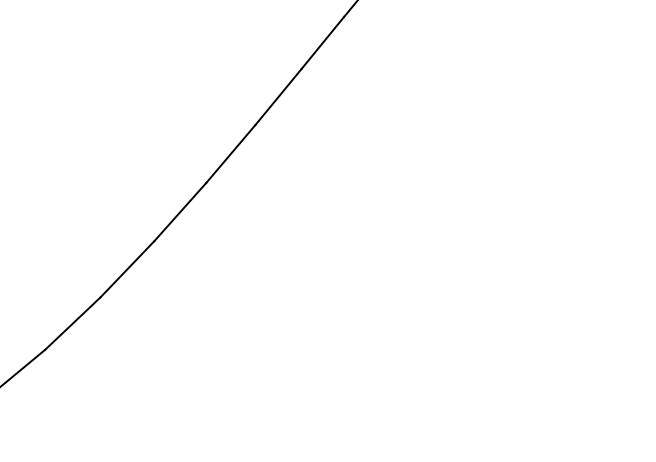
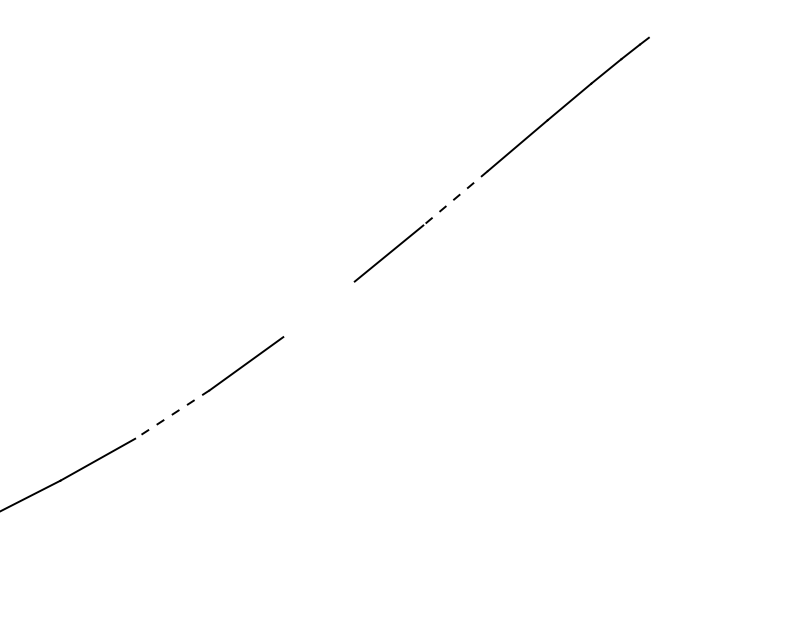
line: (278, 97) -> (455, 198), solid -> dashed
line: (179, 212) -> (318, 309), removed
line: (72, 323) -> (172, 414), solid -> dashed

